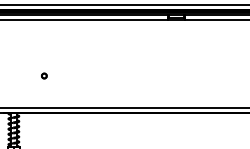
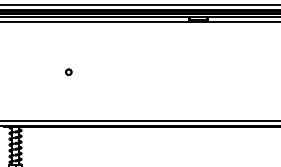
part: (44, 75) -> (68, 71), moved

